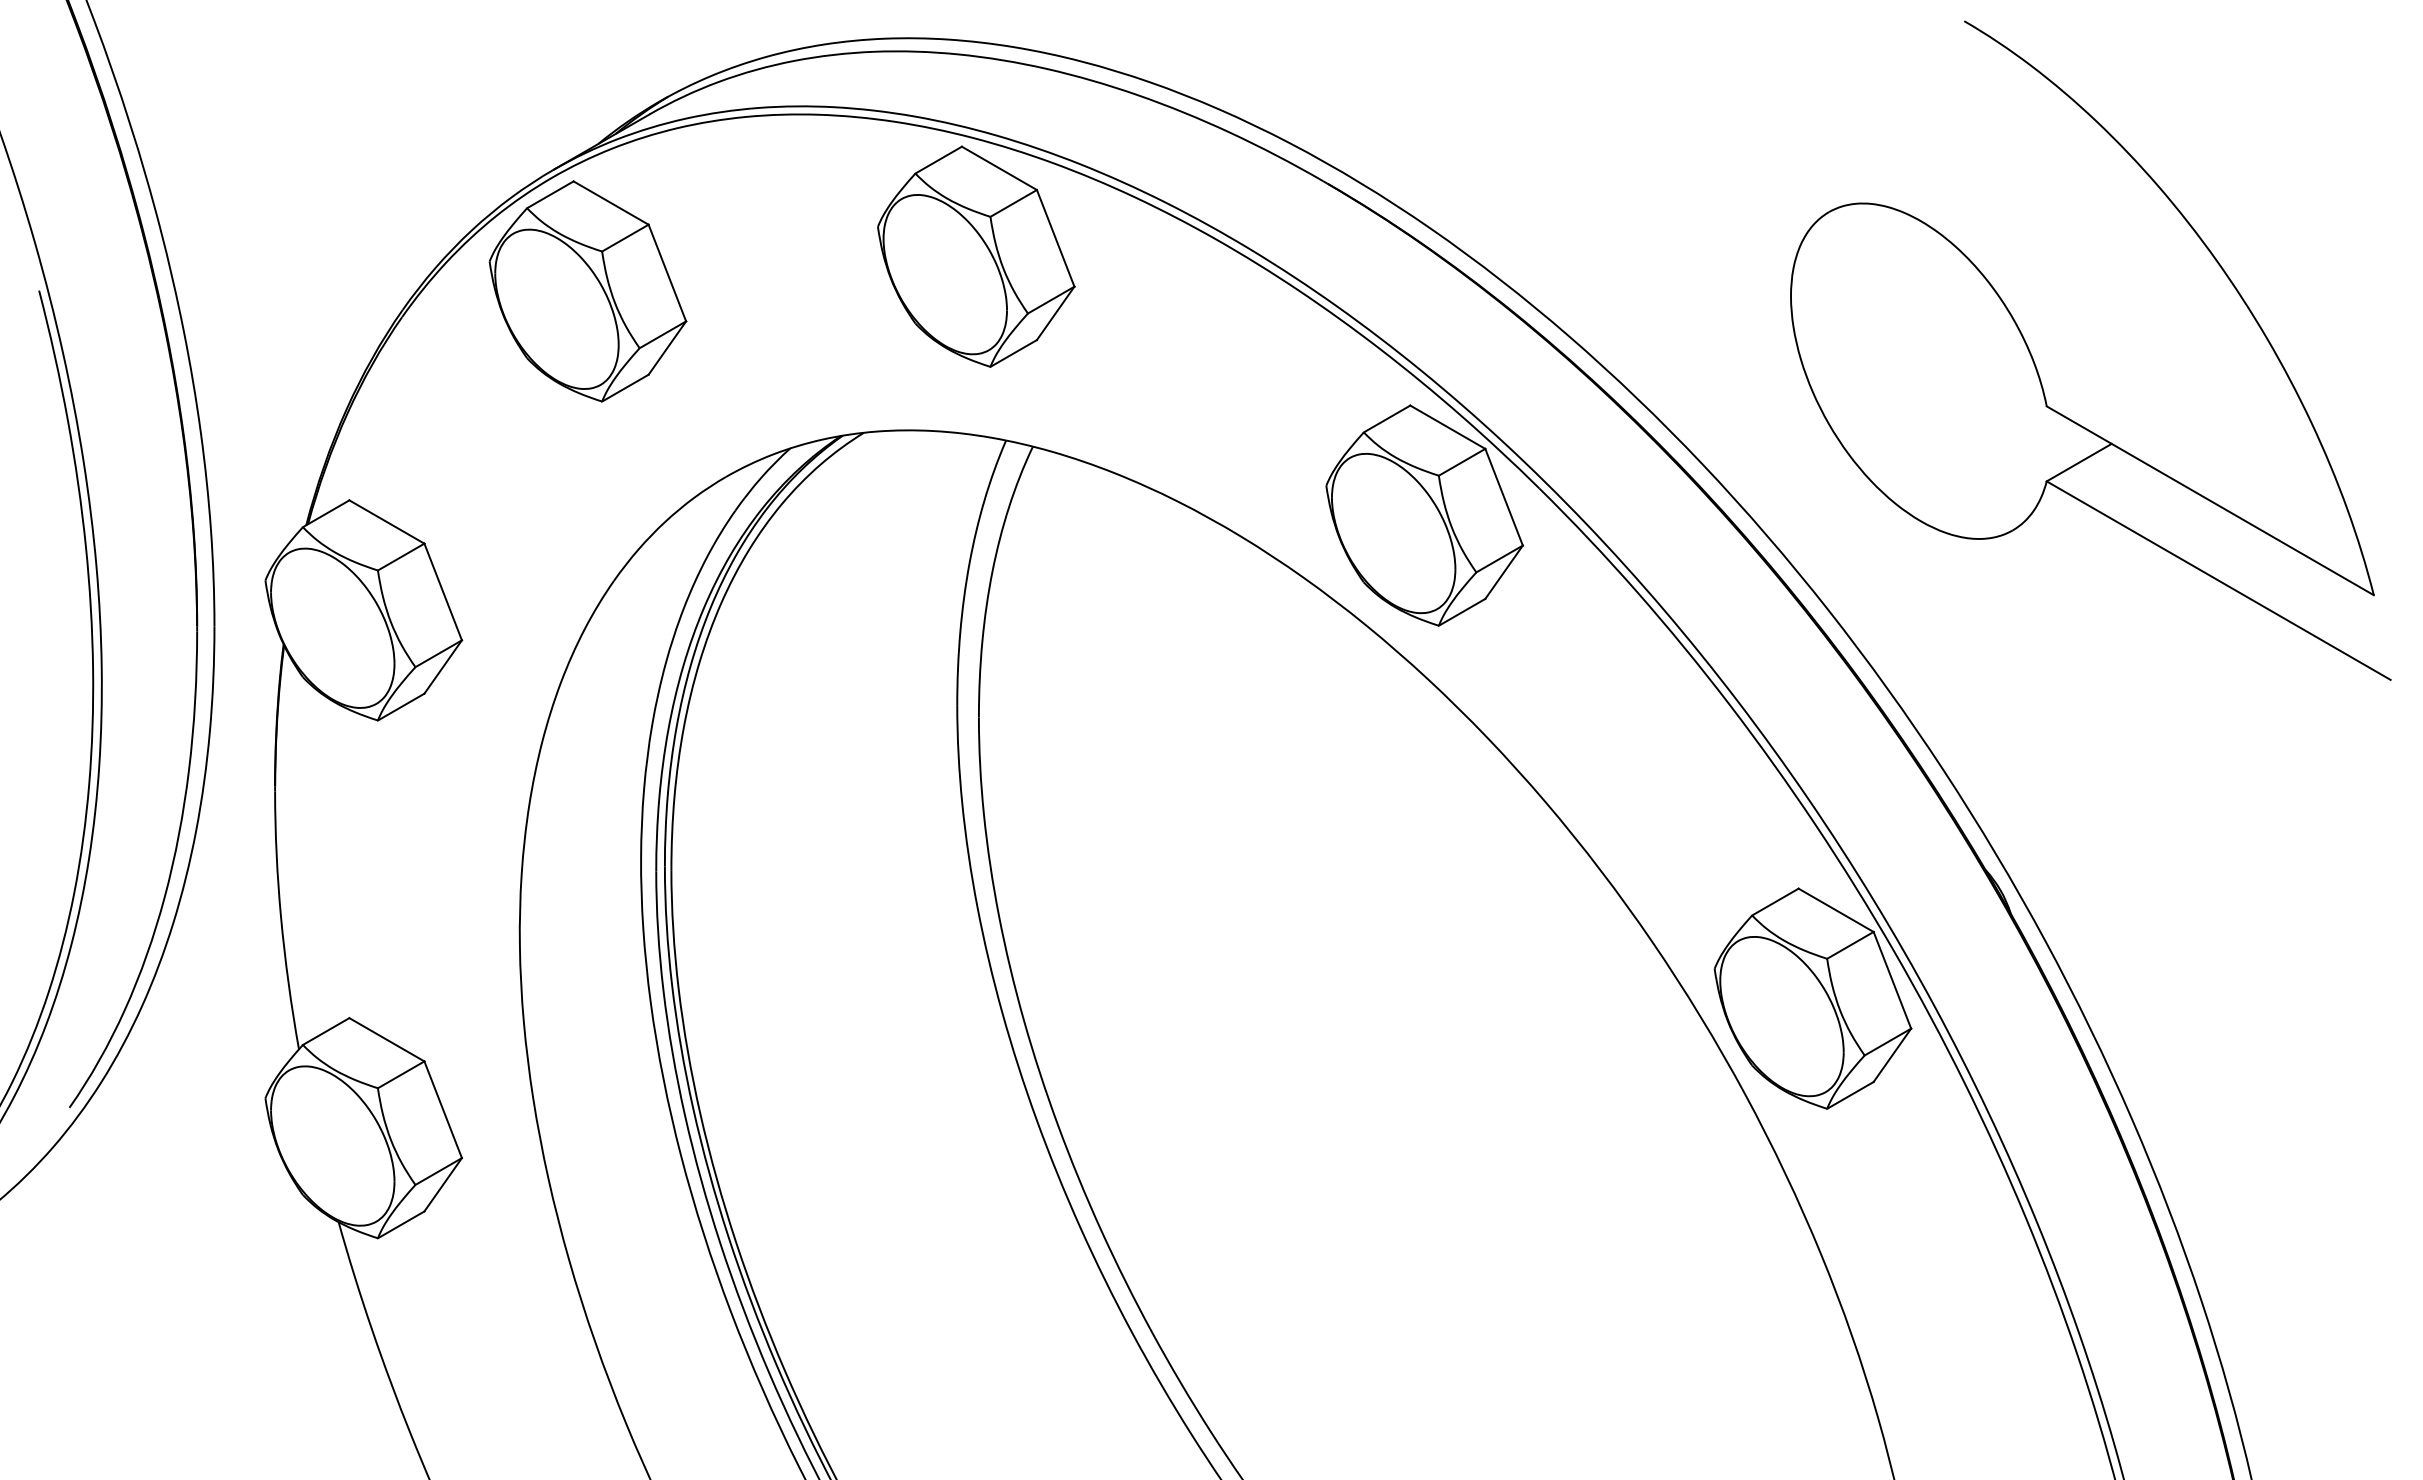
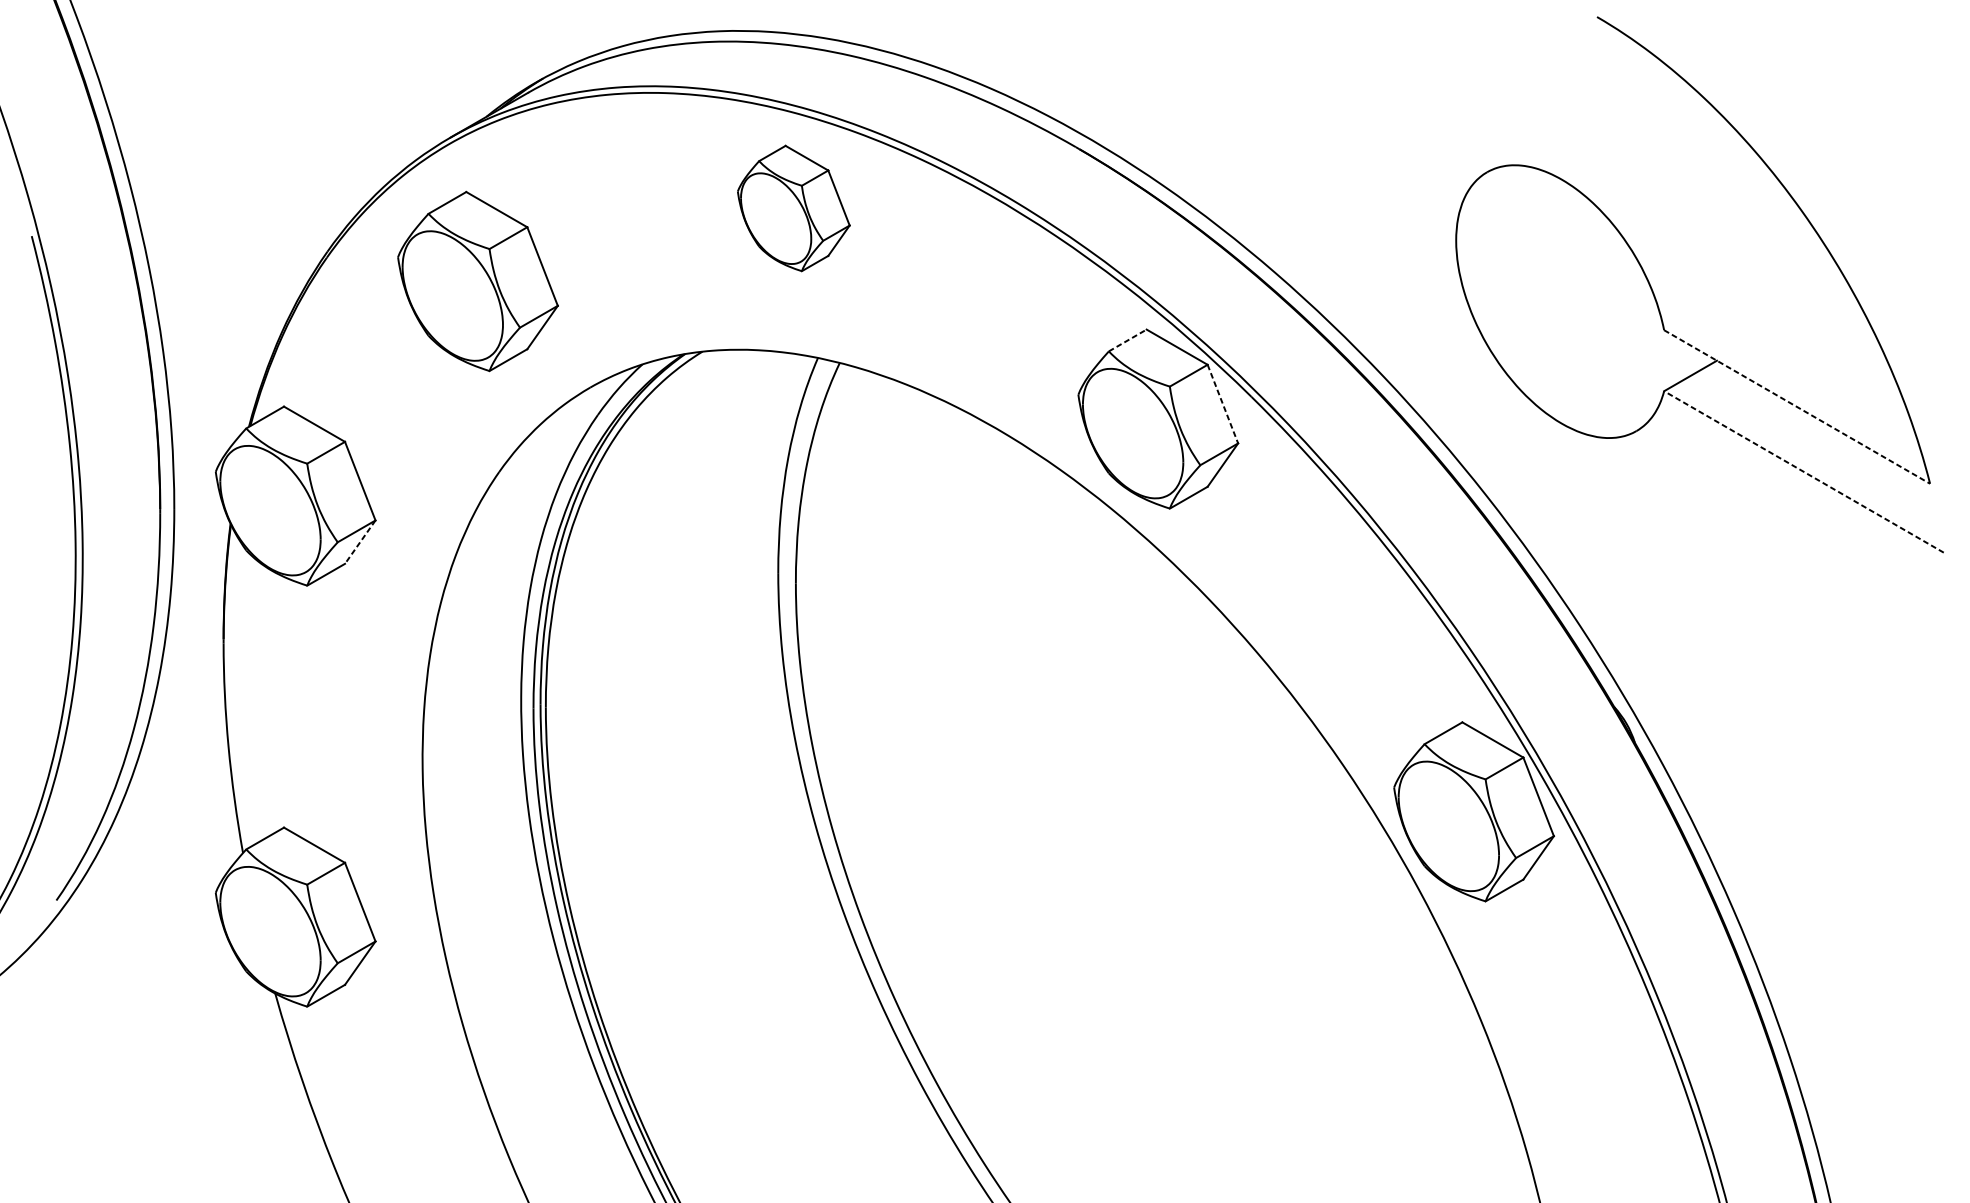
part: (976, 256) -> (793, 208), size x0.7
part: (587, 291) -> (477, 281), moved
line: (1387, 419) -> (1128, 340), solid -> dashed
line: (1504, 497) -> (1223, 404), solid -> dashed
line: (2210, 500) -> (1797, 406), solid -> dashed
line: (2218, 580) -> (1803, 471), solid -> dashed
line: (443, 667) -> (360, 542), solid -> dashed

